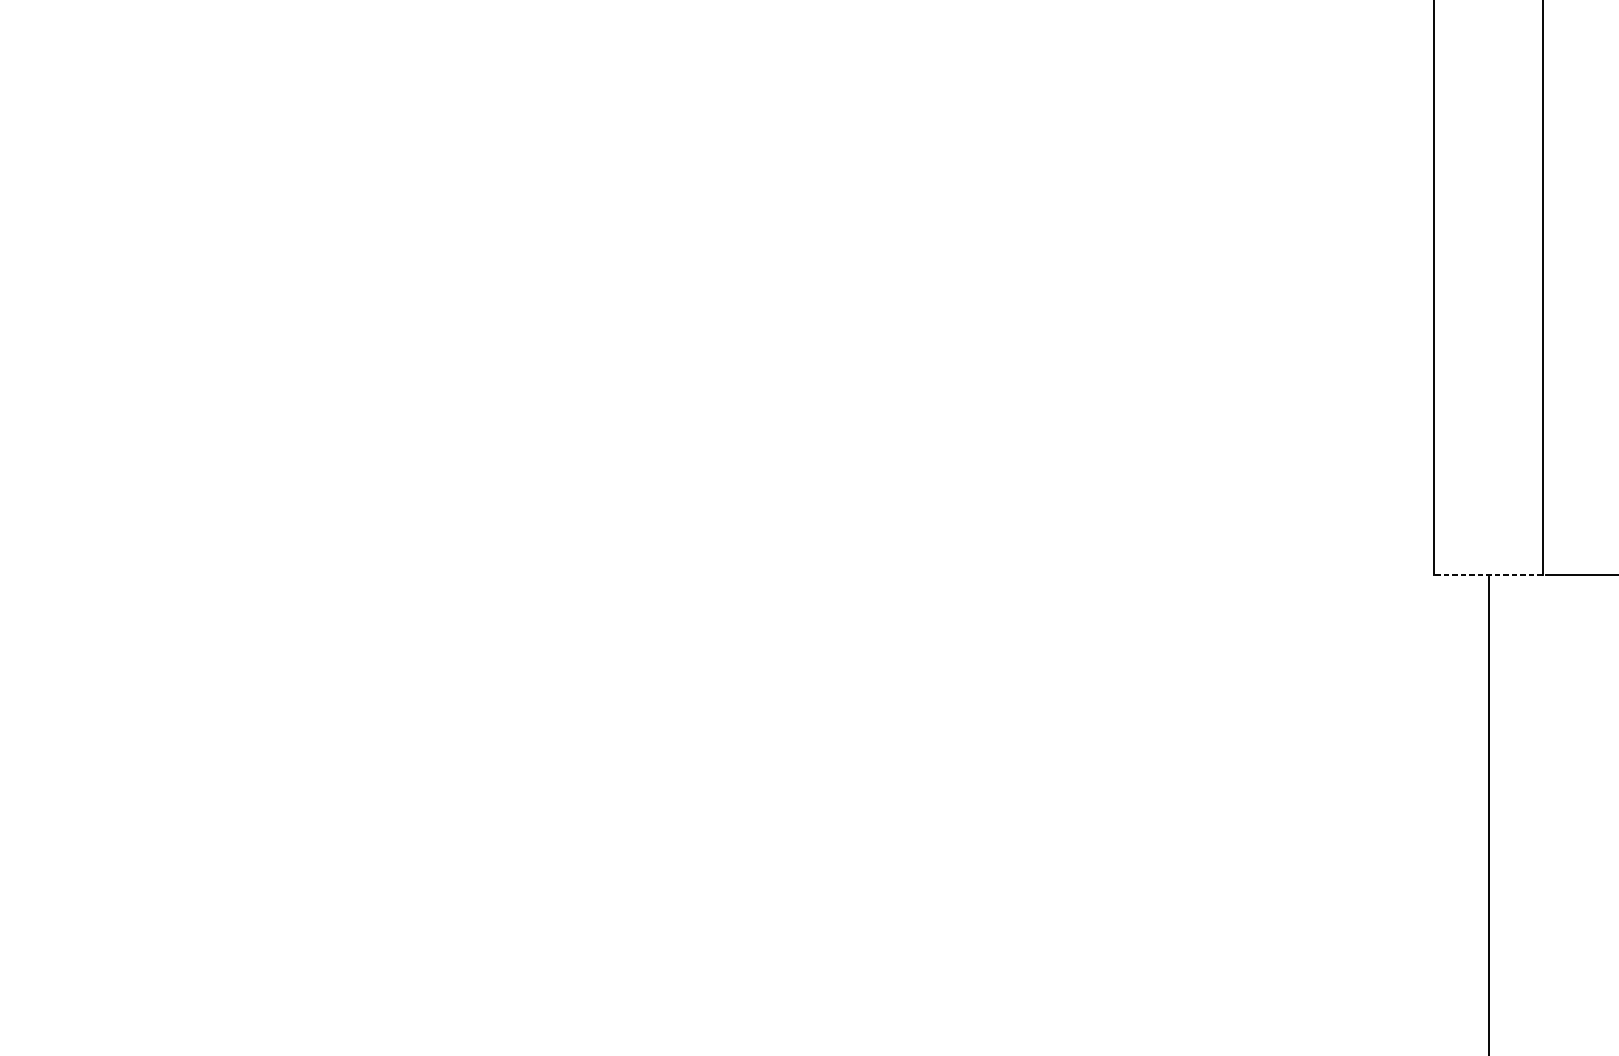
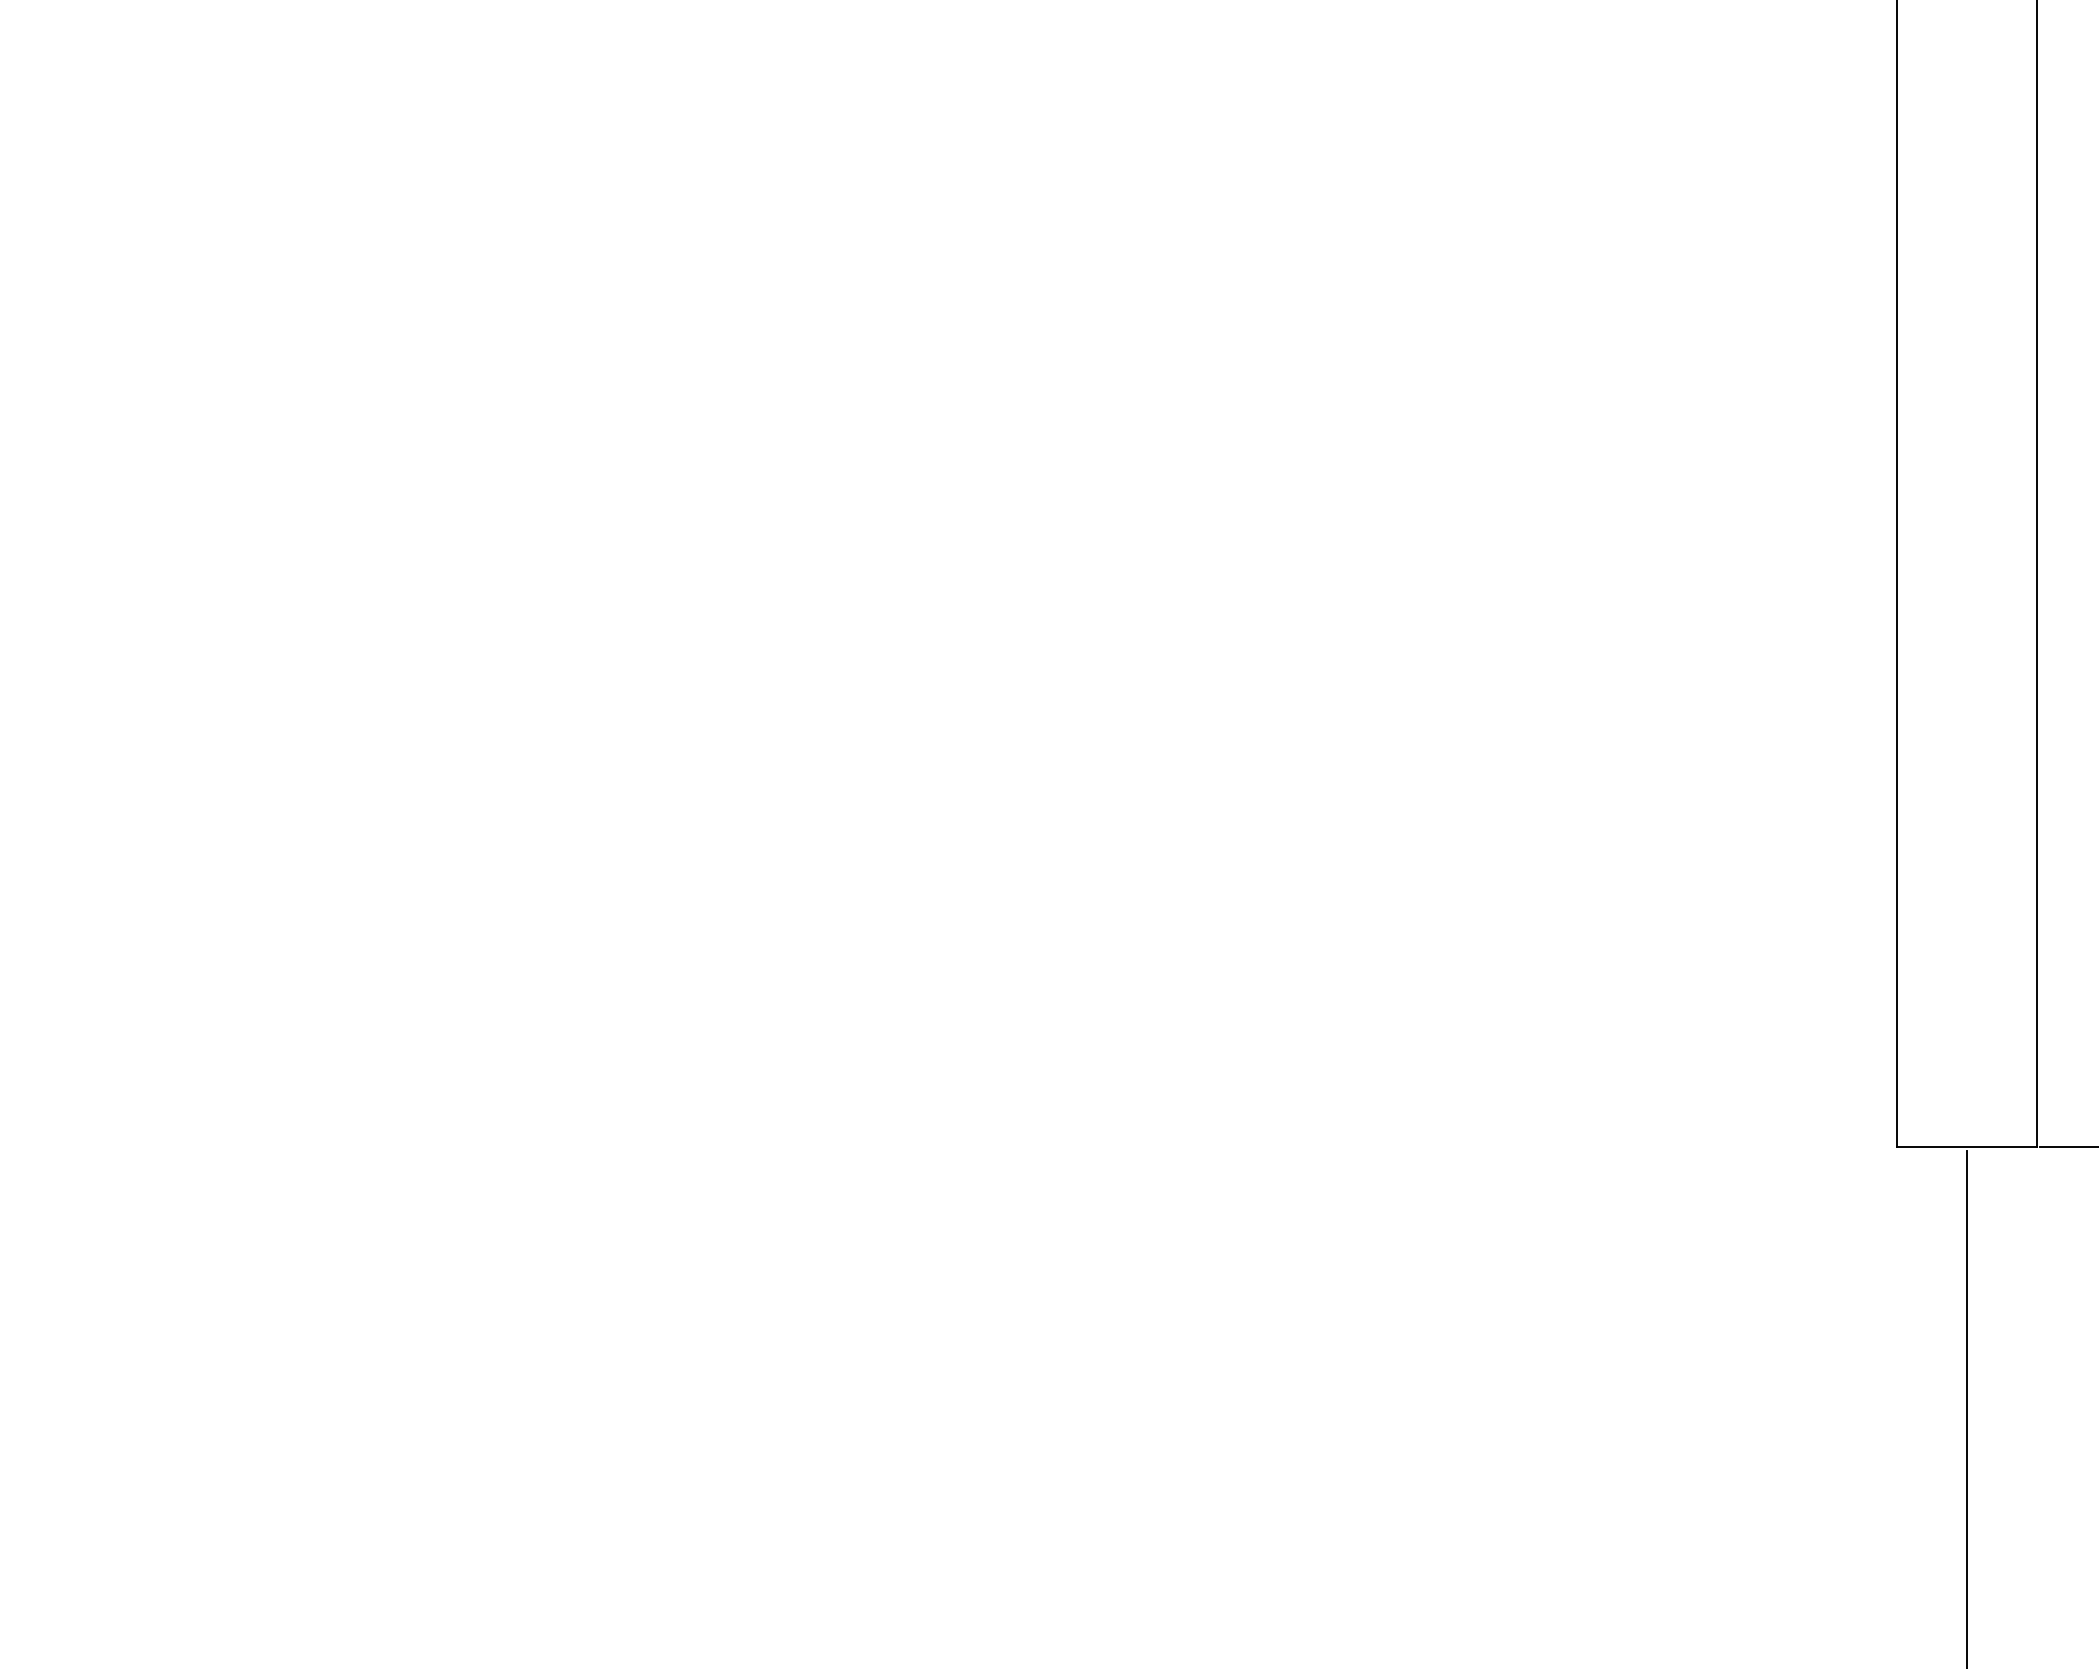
line: (1488, 574) -> (1966, 1147), dashed -> solid

